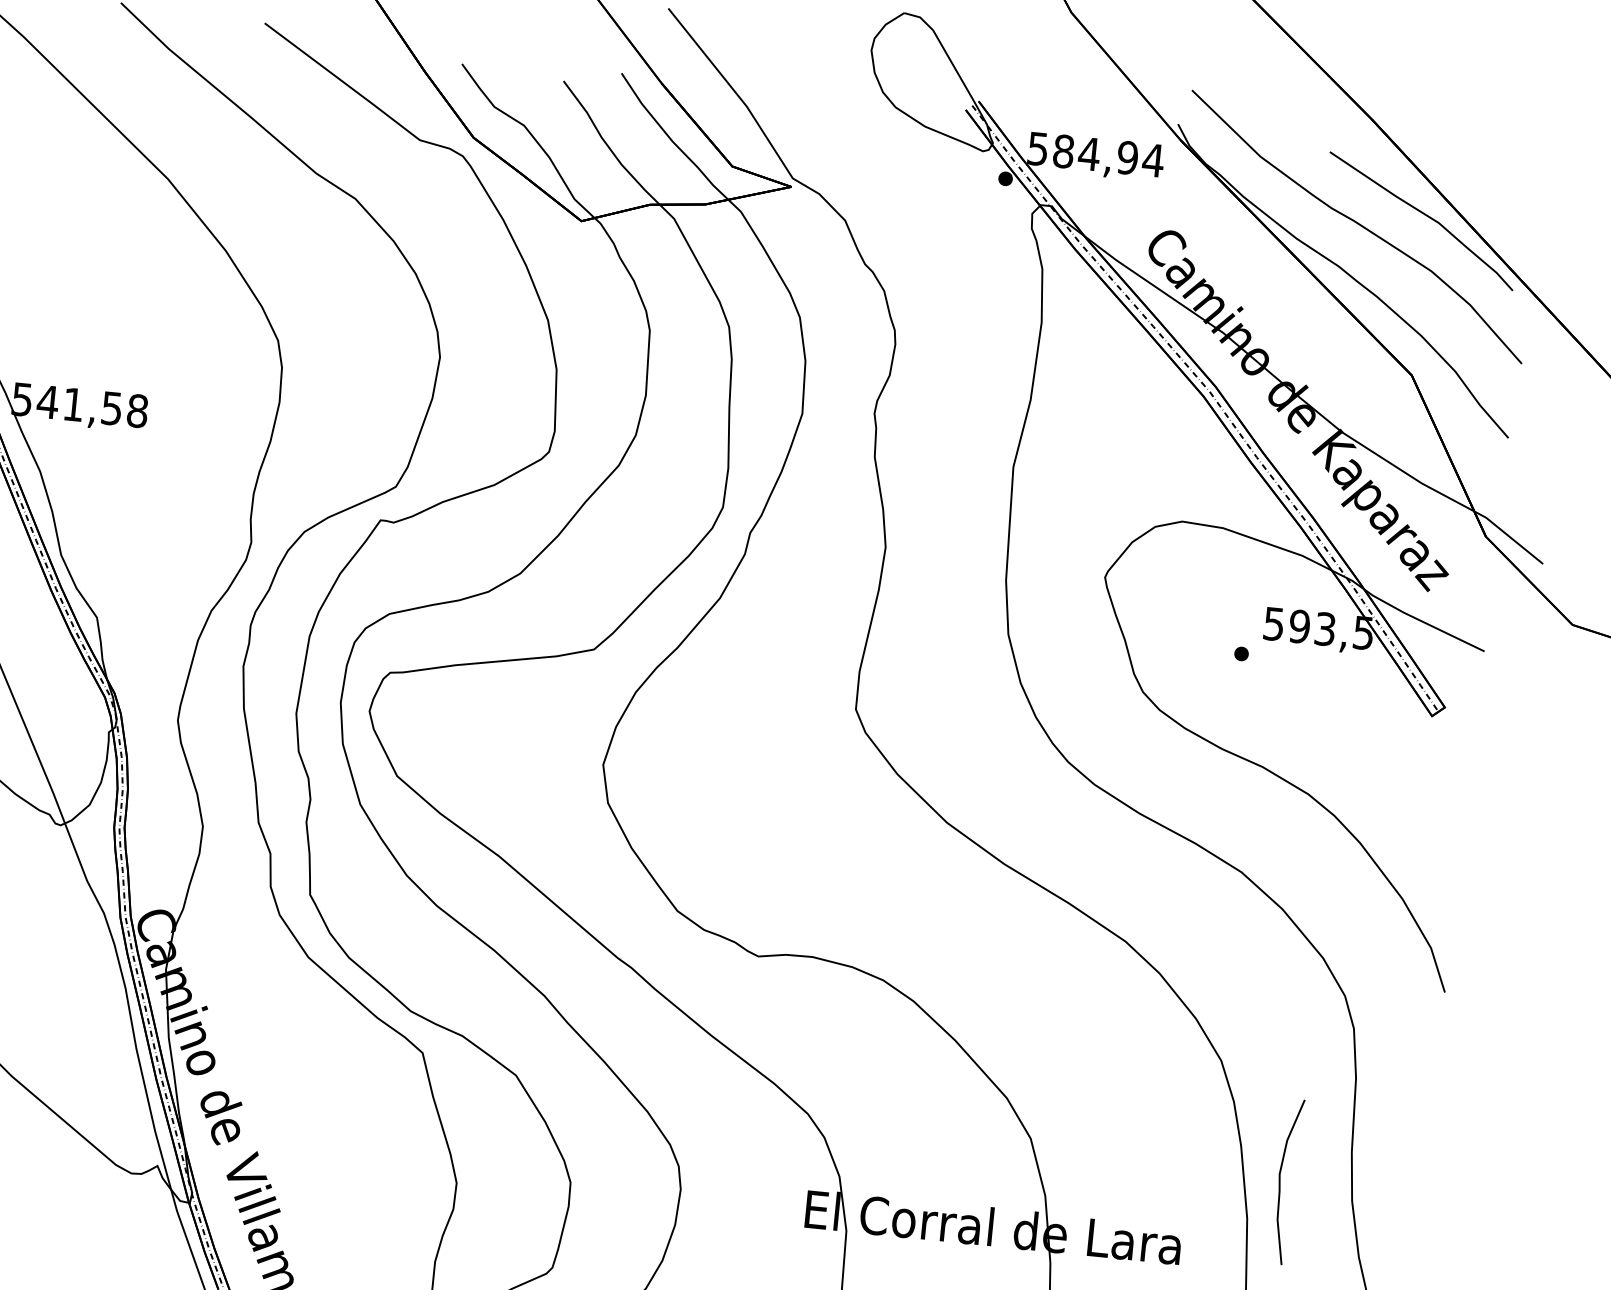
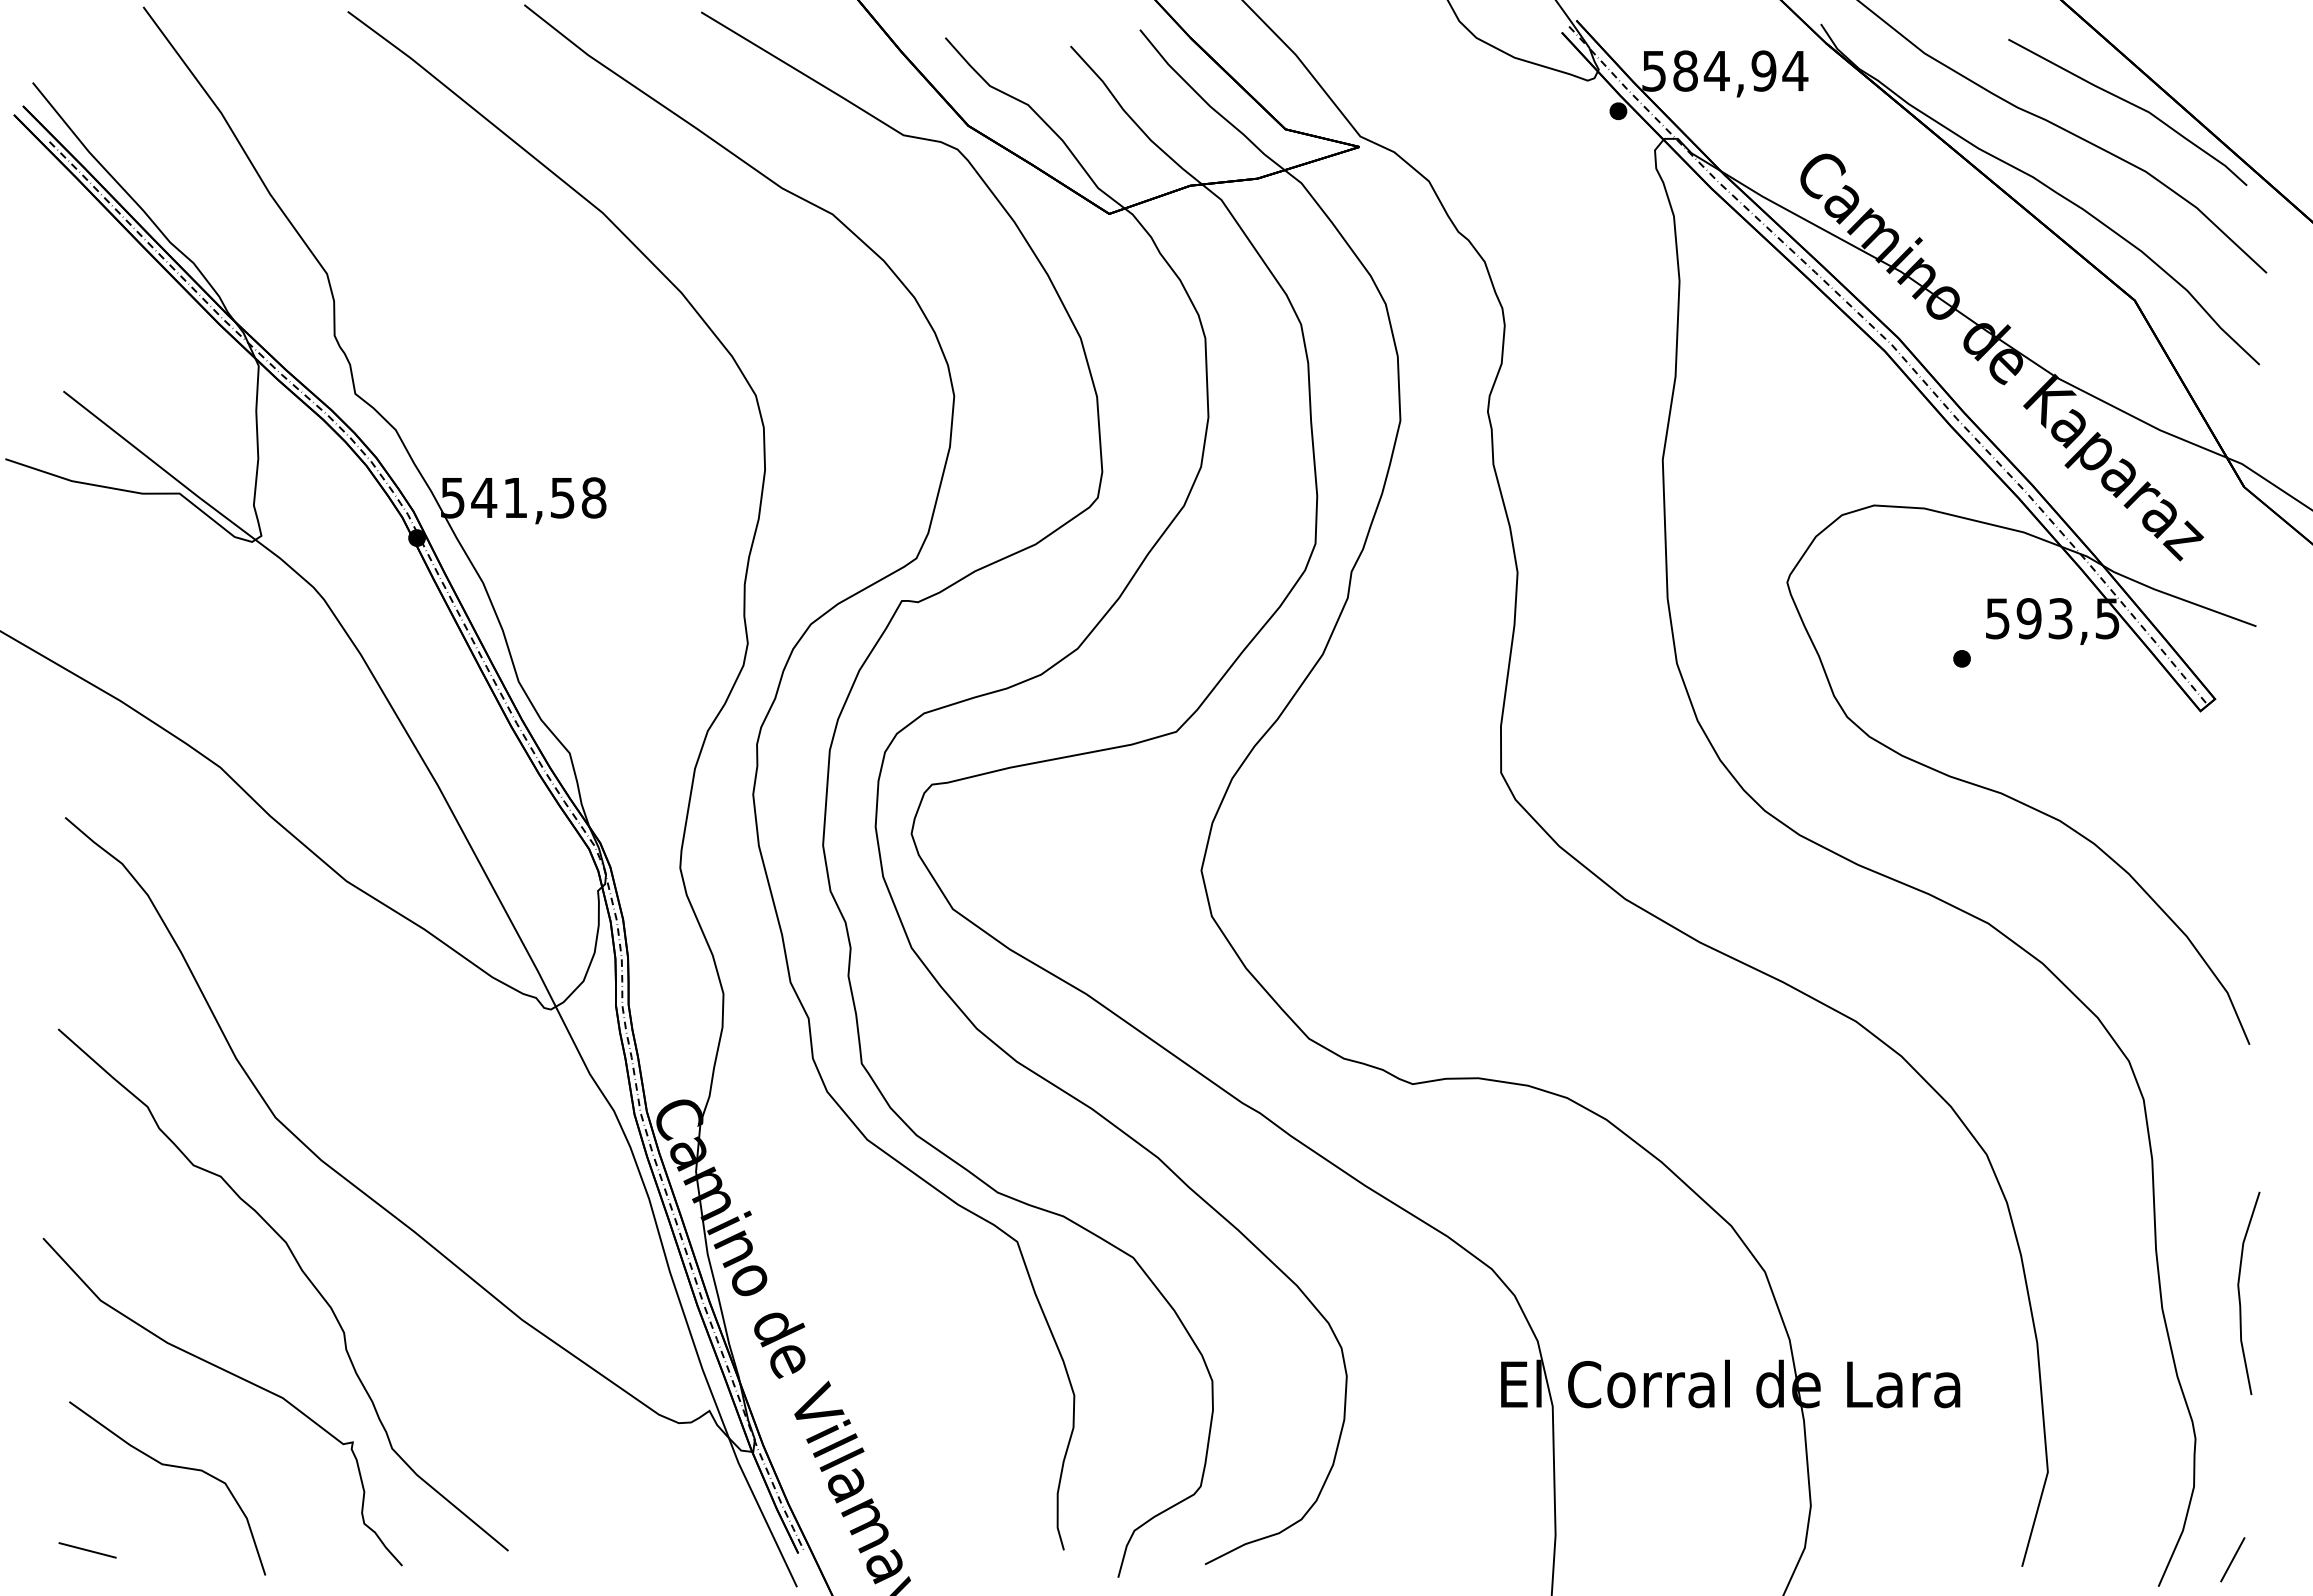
curve: (1280, 1182) -> (2240, 1295), moved

